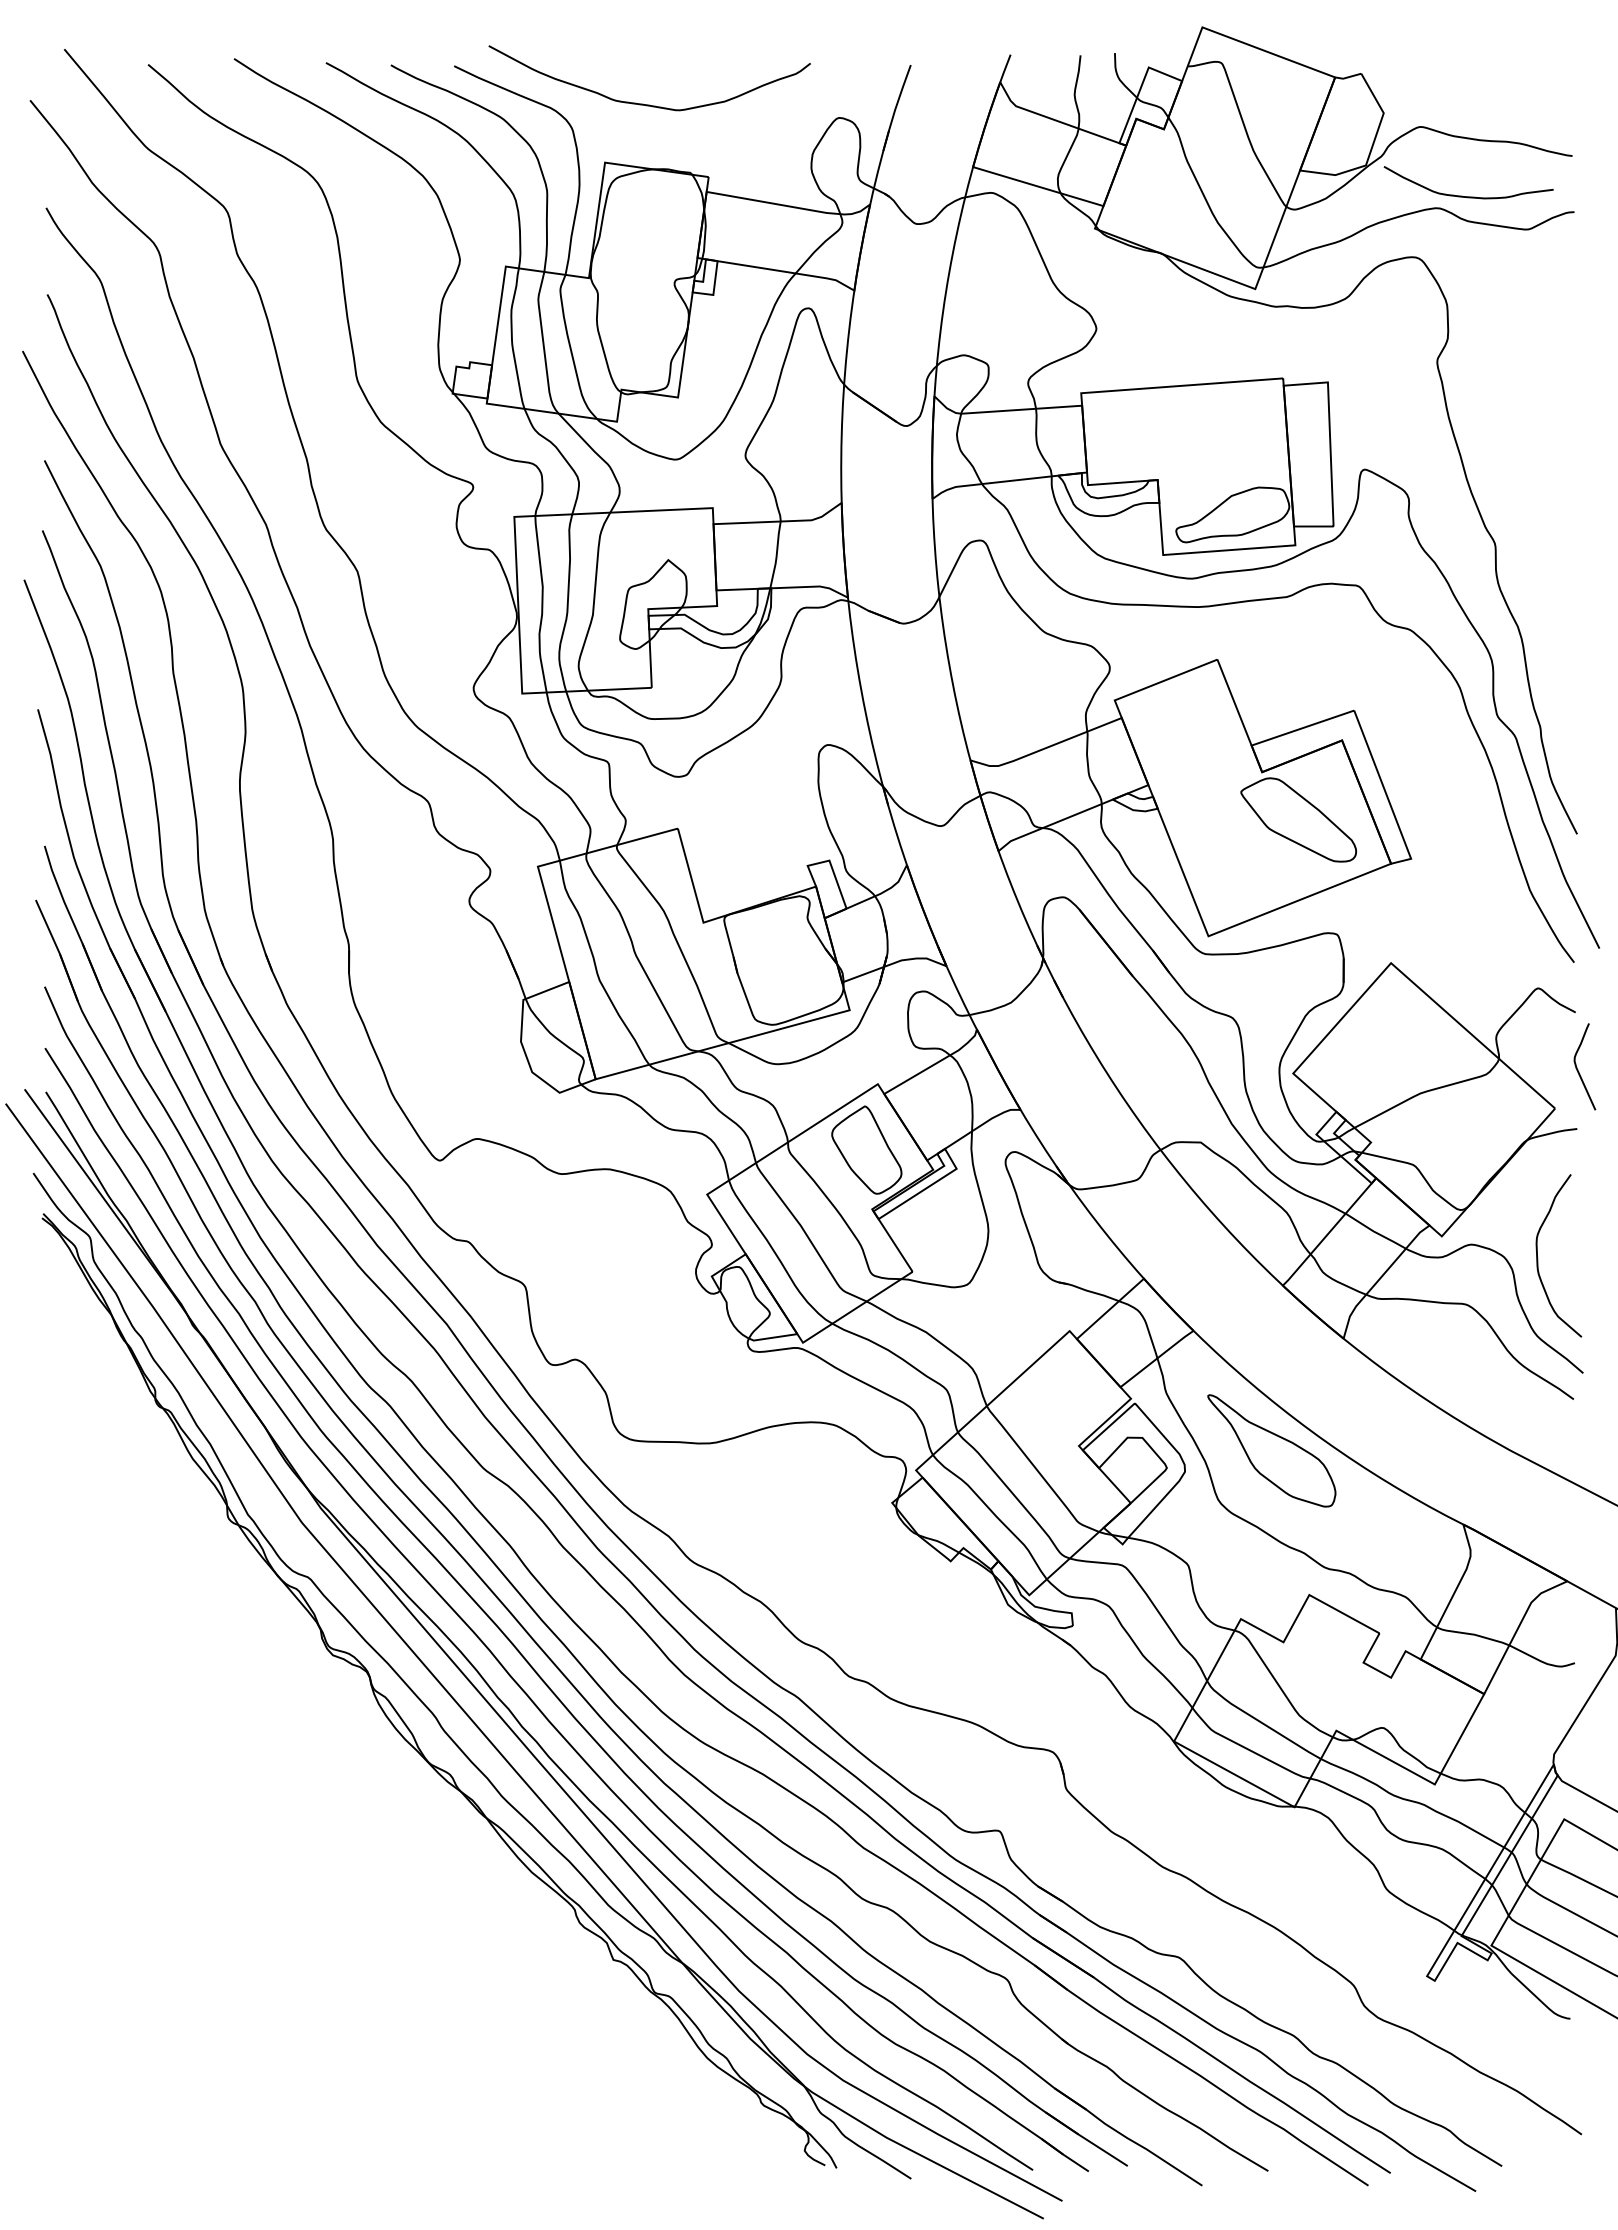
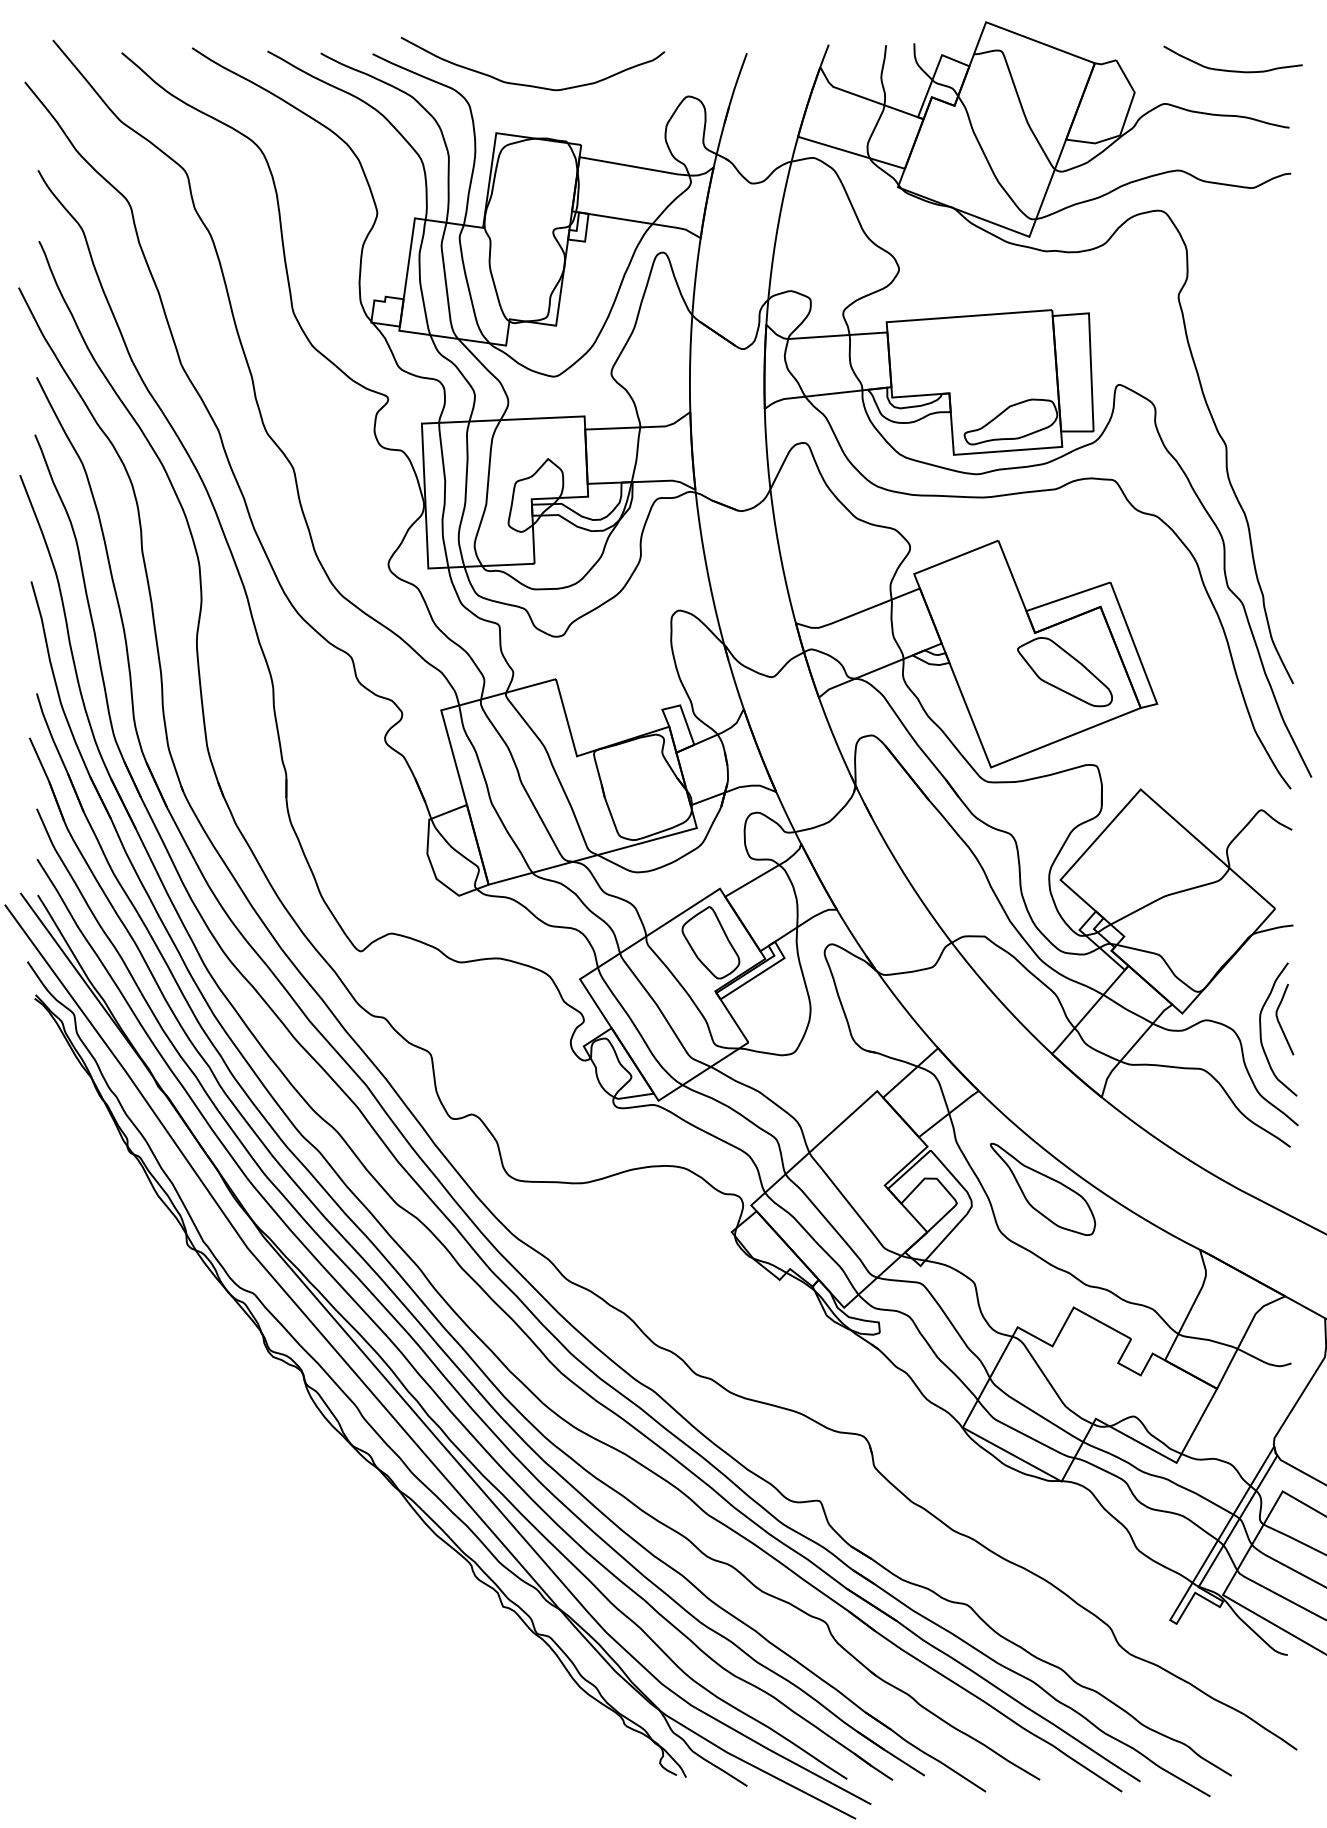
curve: (1468, 196) -> (1232, 70), moved
curve: (1578, 1069) -> (1279, 1021), moved

